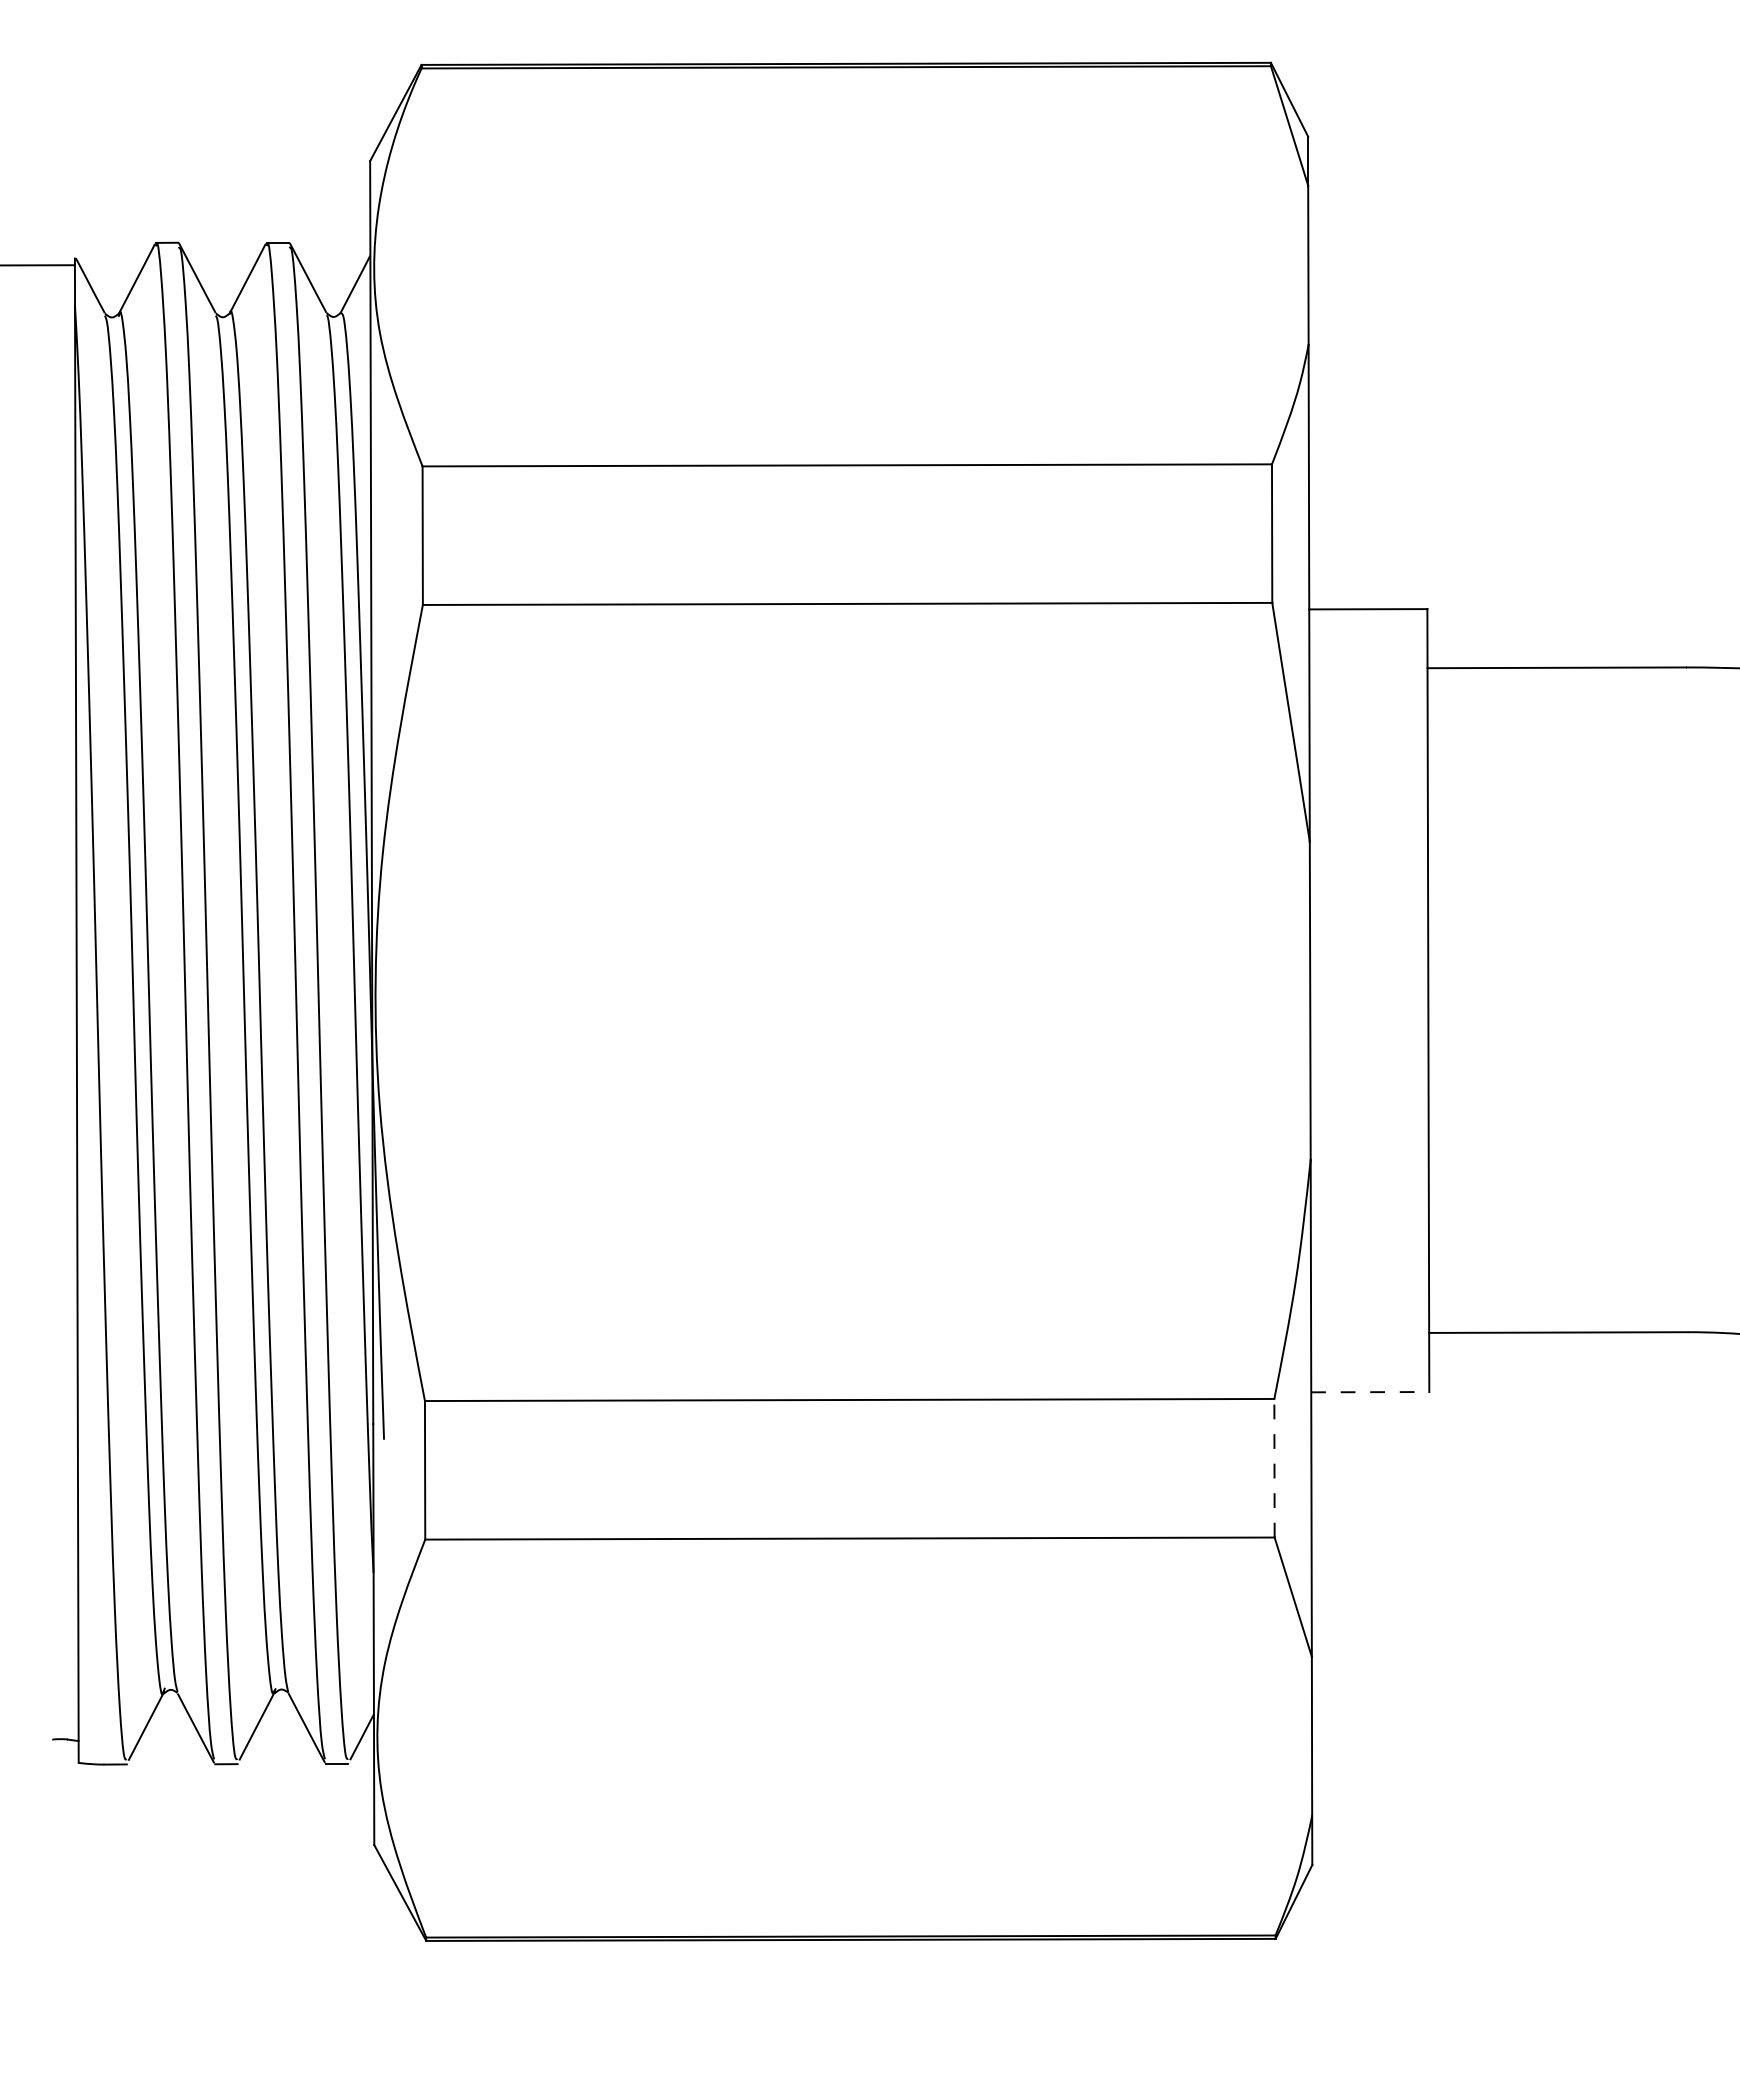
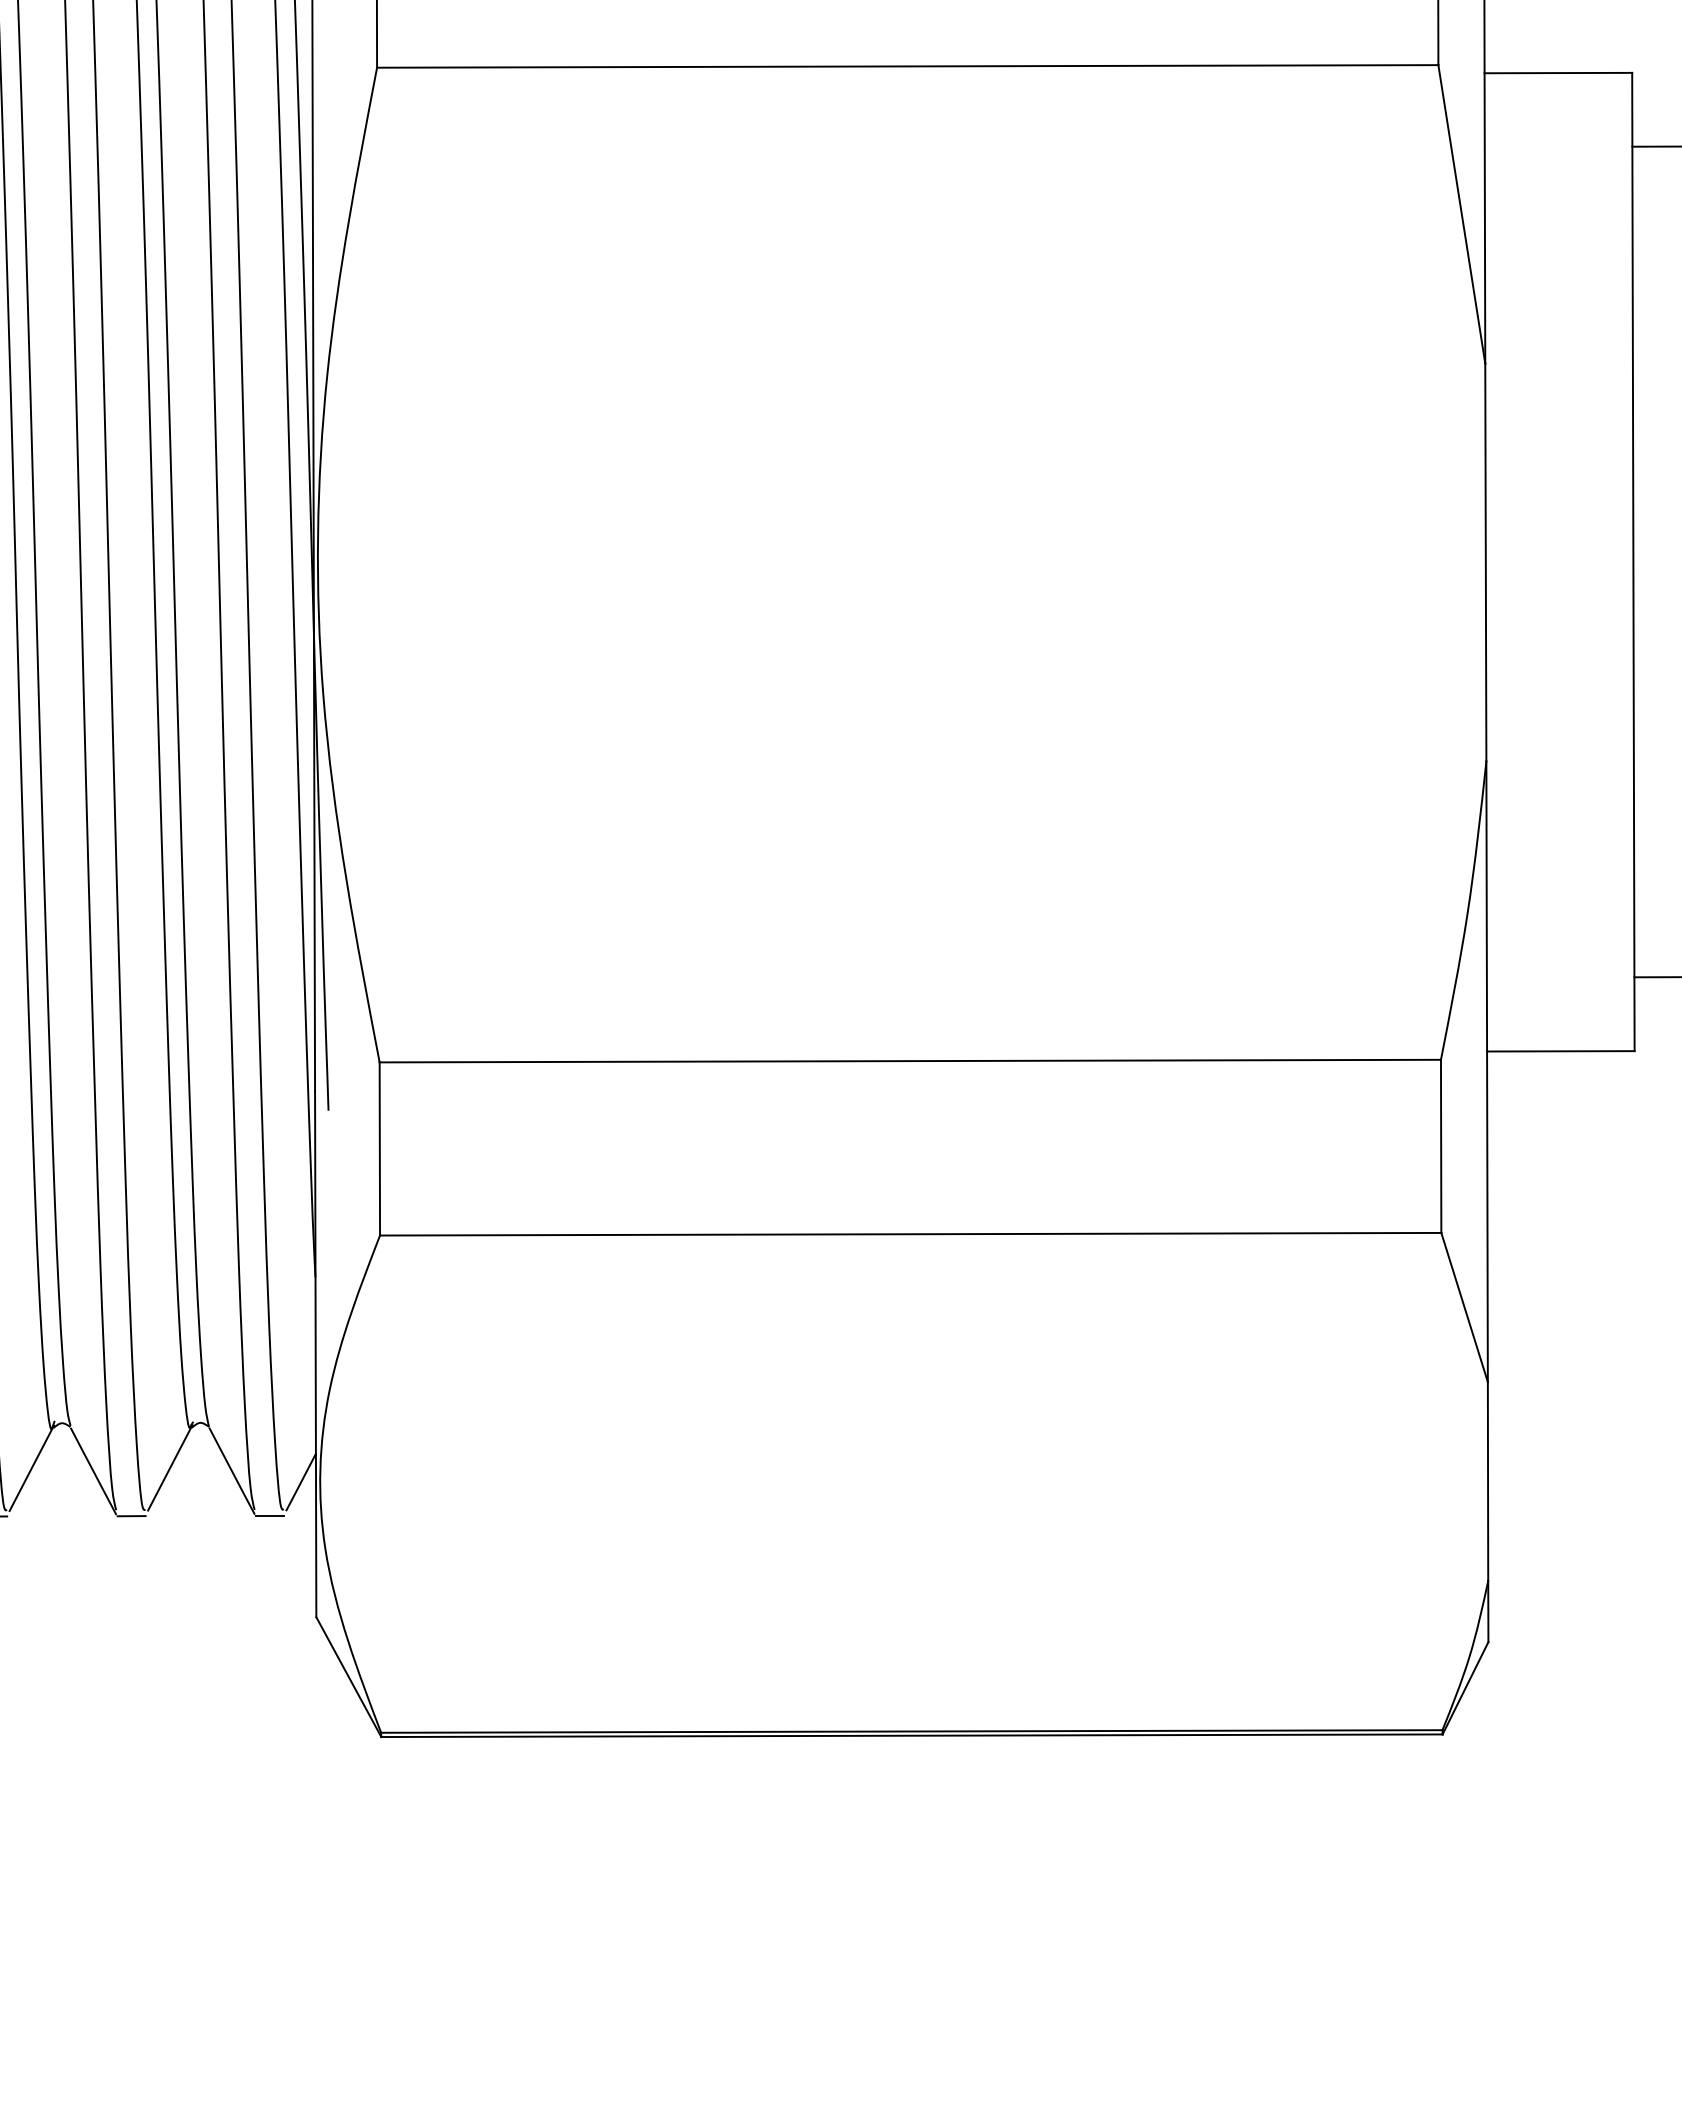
line: (1370, 1392) -> (1561, 1051), dashed -> solid
line: (1274, 1467) -> (1441, 1145), dashed -> solid

